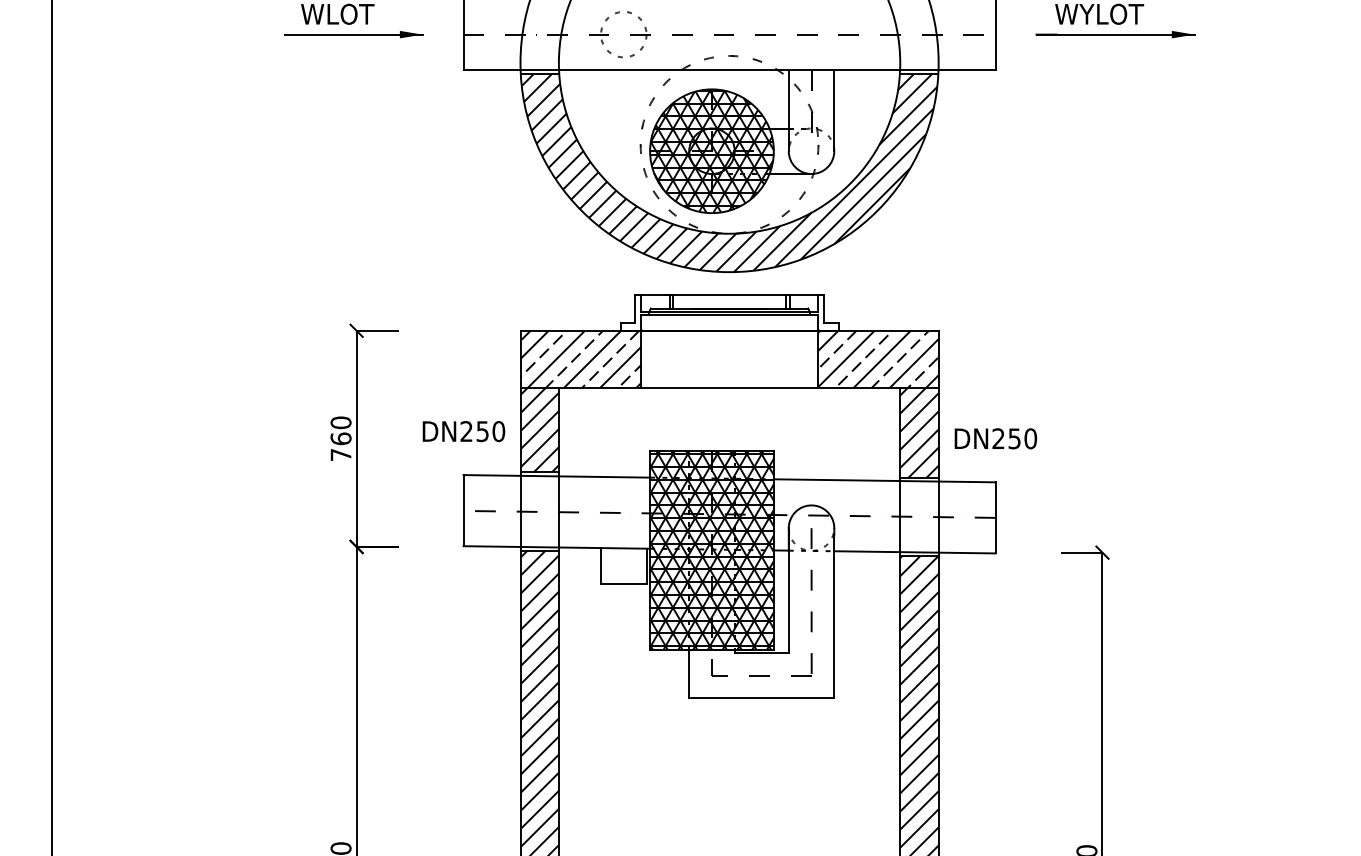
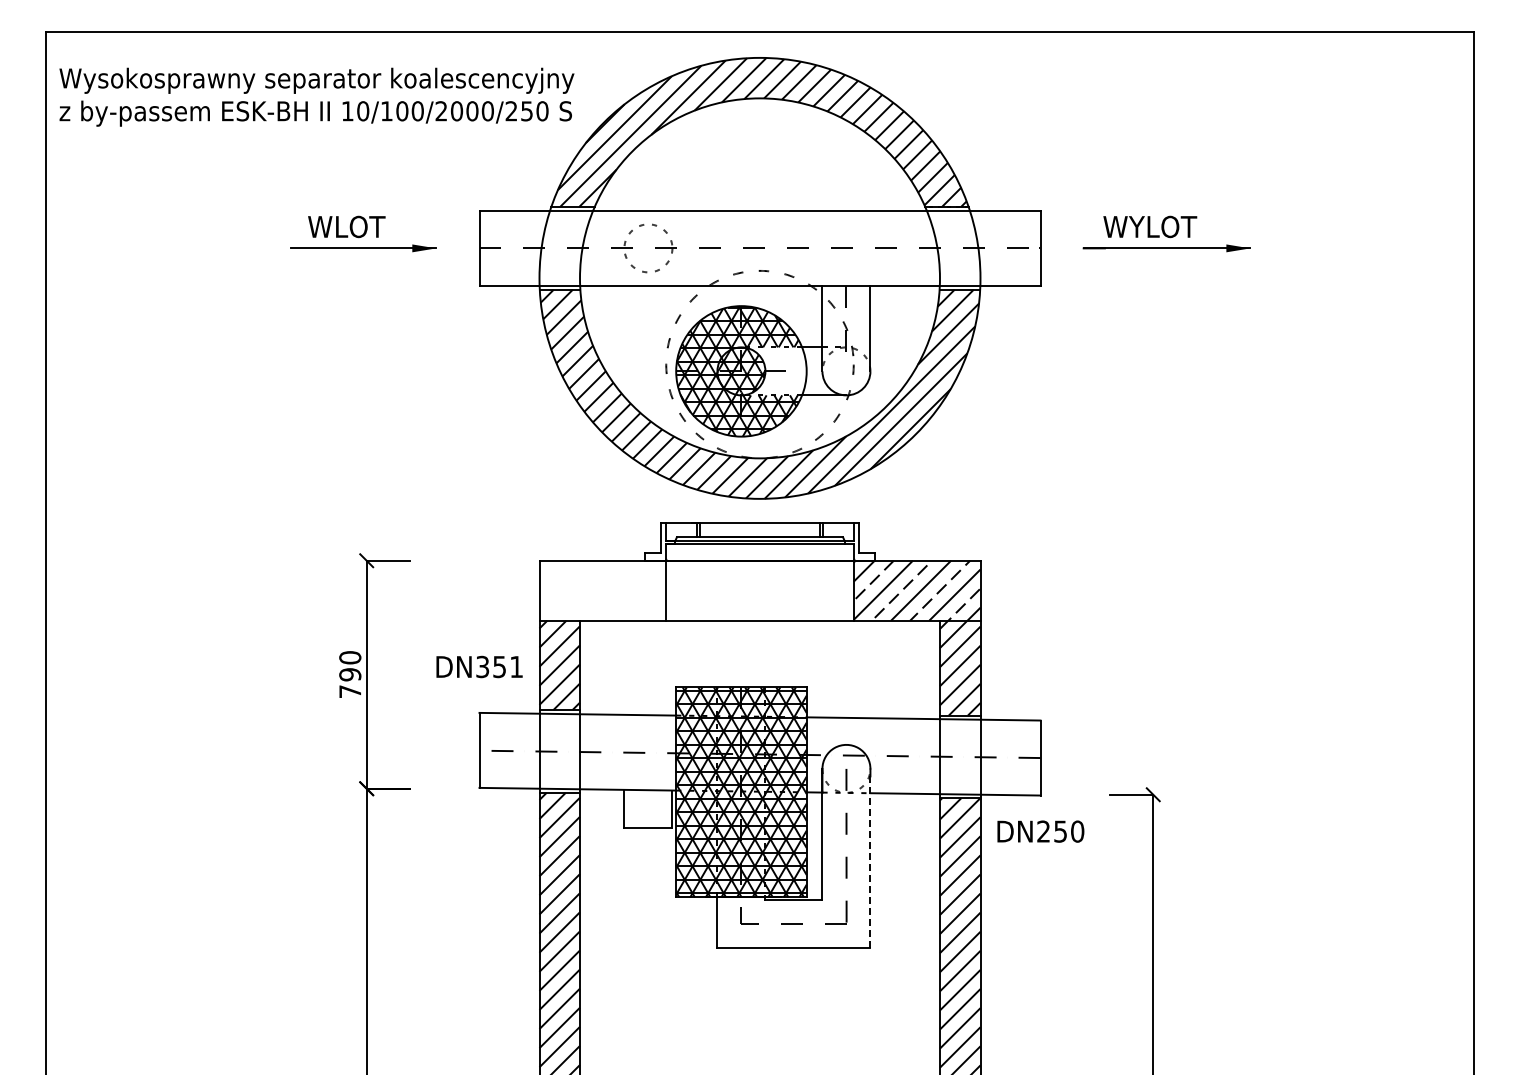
hatch: (743, 151) -> (774, 371), removed
hatch: (580, 359) -> (602, 590), removed
text: (482, 431) -> (499, 666), DN250 -> DN351
text: (341, 438) -> (350, 674), 760 -> 790
text: (995, 438) -> (1040, 831), moved
line: (834, 615) -> (870, 861), solid -> dashed

